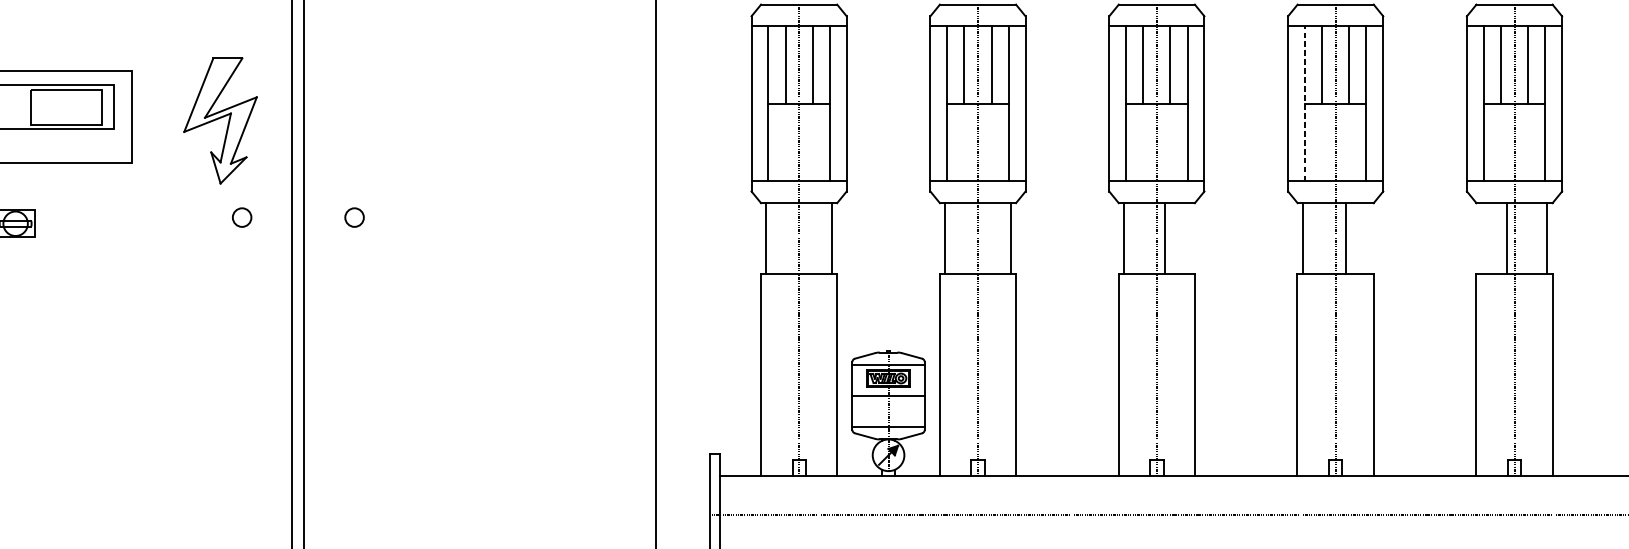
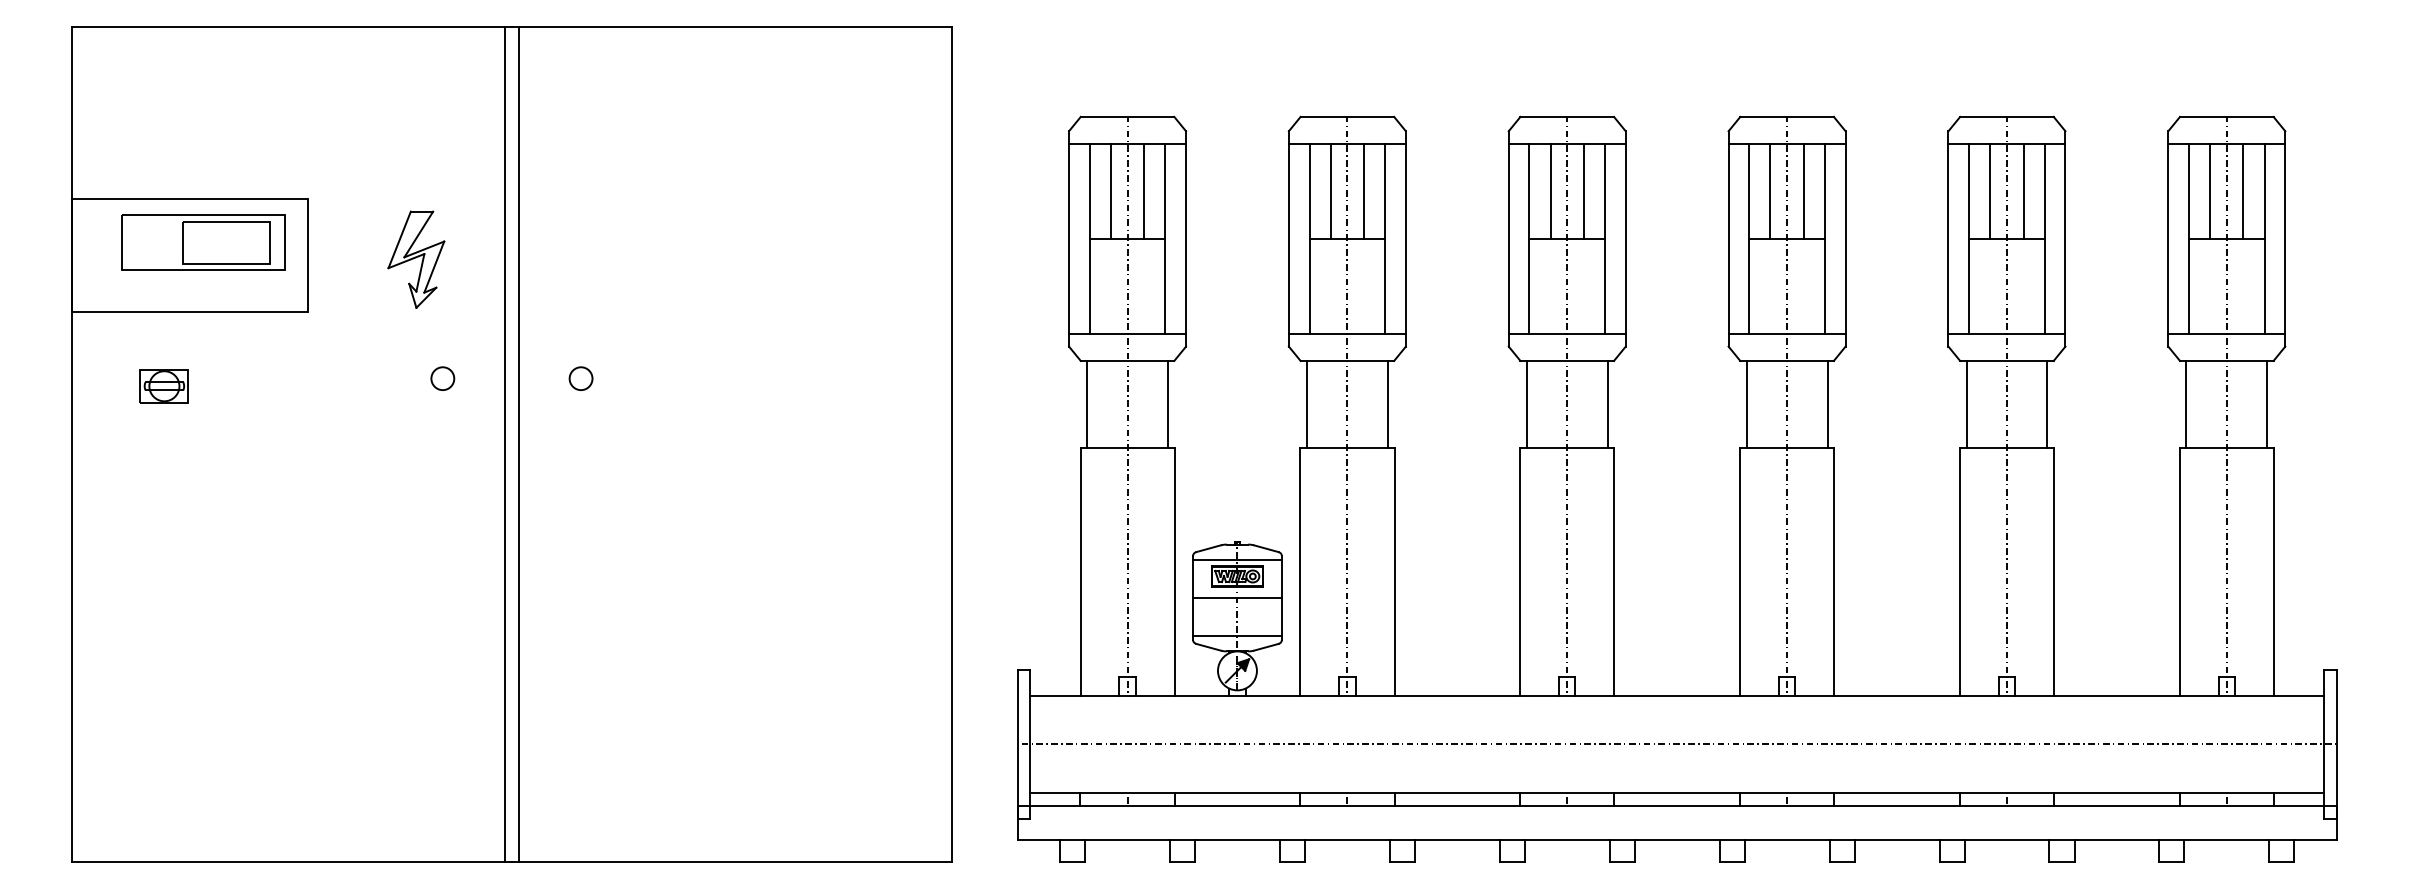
line: (1305, 103) -> (1749, 238), dashed -> solid
part: (220, 120) -> (416, 259), size x0.62
line: (1165, 238) -> (1607, 404), moved
line: (1345, 238) -> (1827, 404), moved
line: (1506, 238) -> (1966, 404), moved

